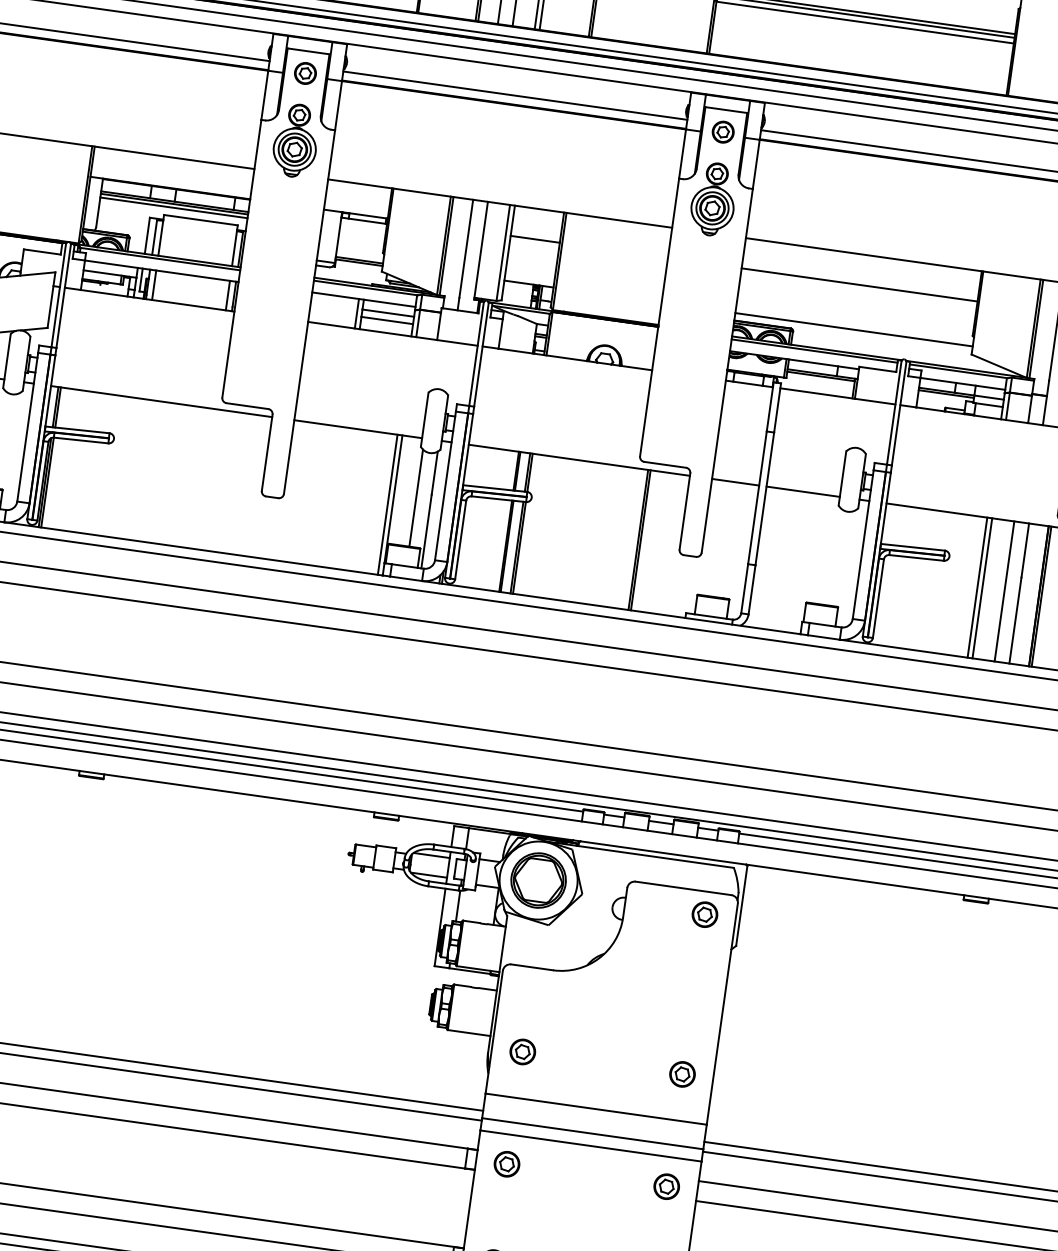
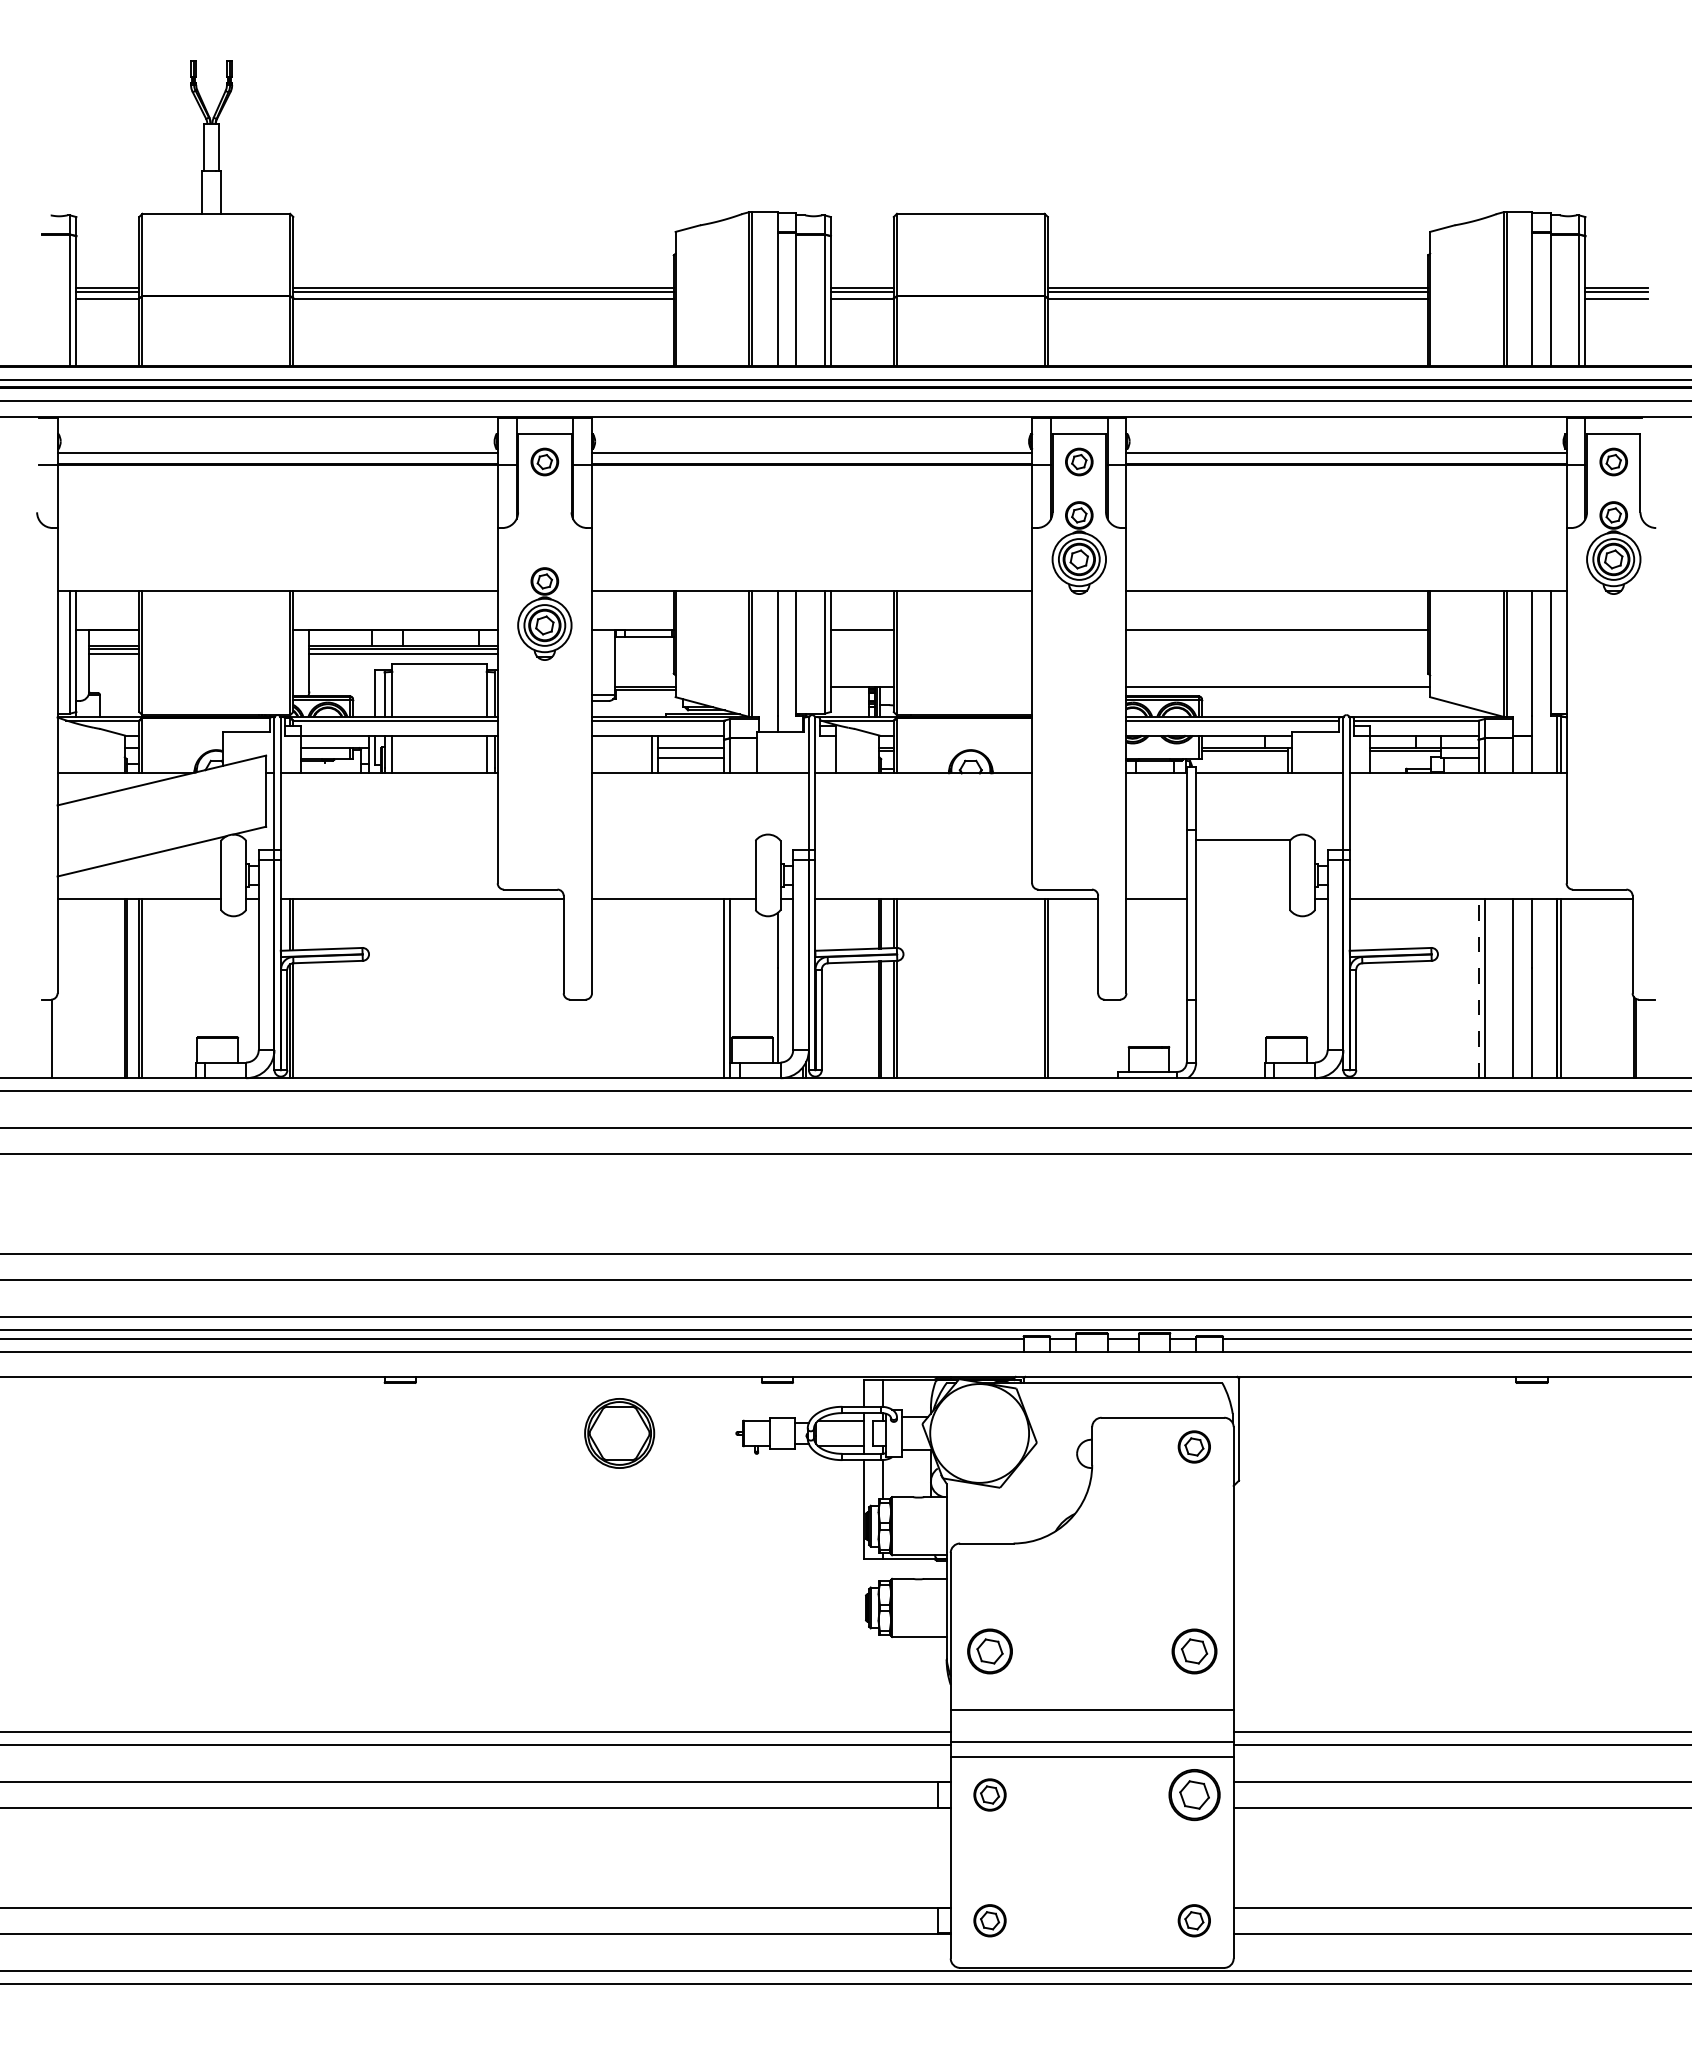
part: (295, 140) -> (544, 613), moved
line: (802, 492) -> (1242, 840), moved
line: (416, 498) -> (758, 975), removed
line: (977, 587) -> (1478, 988), solid -> dashed
part: (538, 880) -> (619, 1433), moved
part: (522, 1051) -> (989, 1650), size x1.4
part: (681, 1073) -> (1193, 1650), size x1.4
part: (666, 1186) -> (1193, 1794), size x1.6

